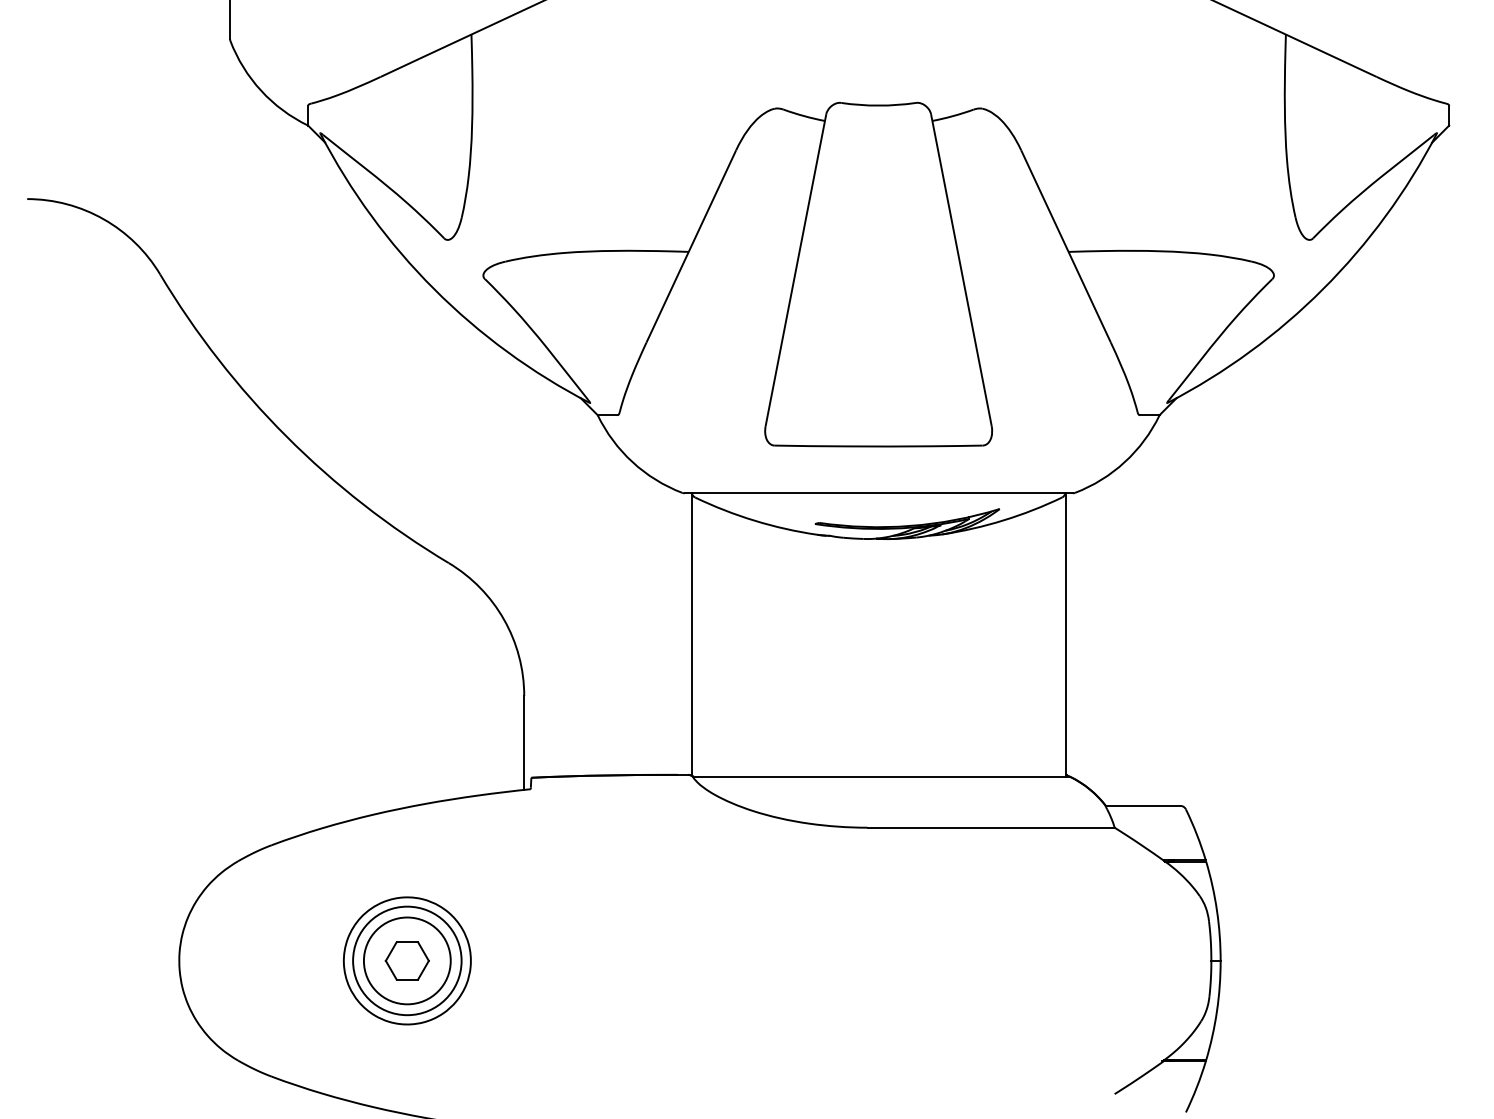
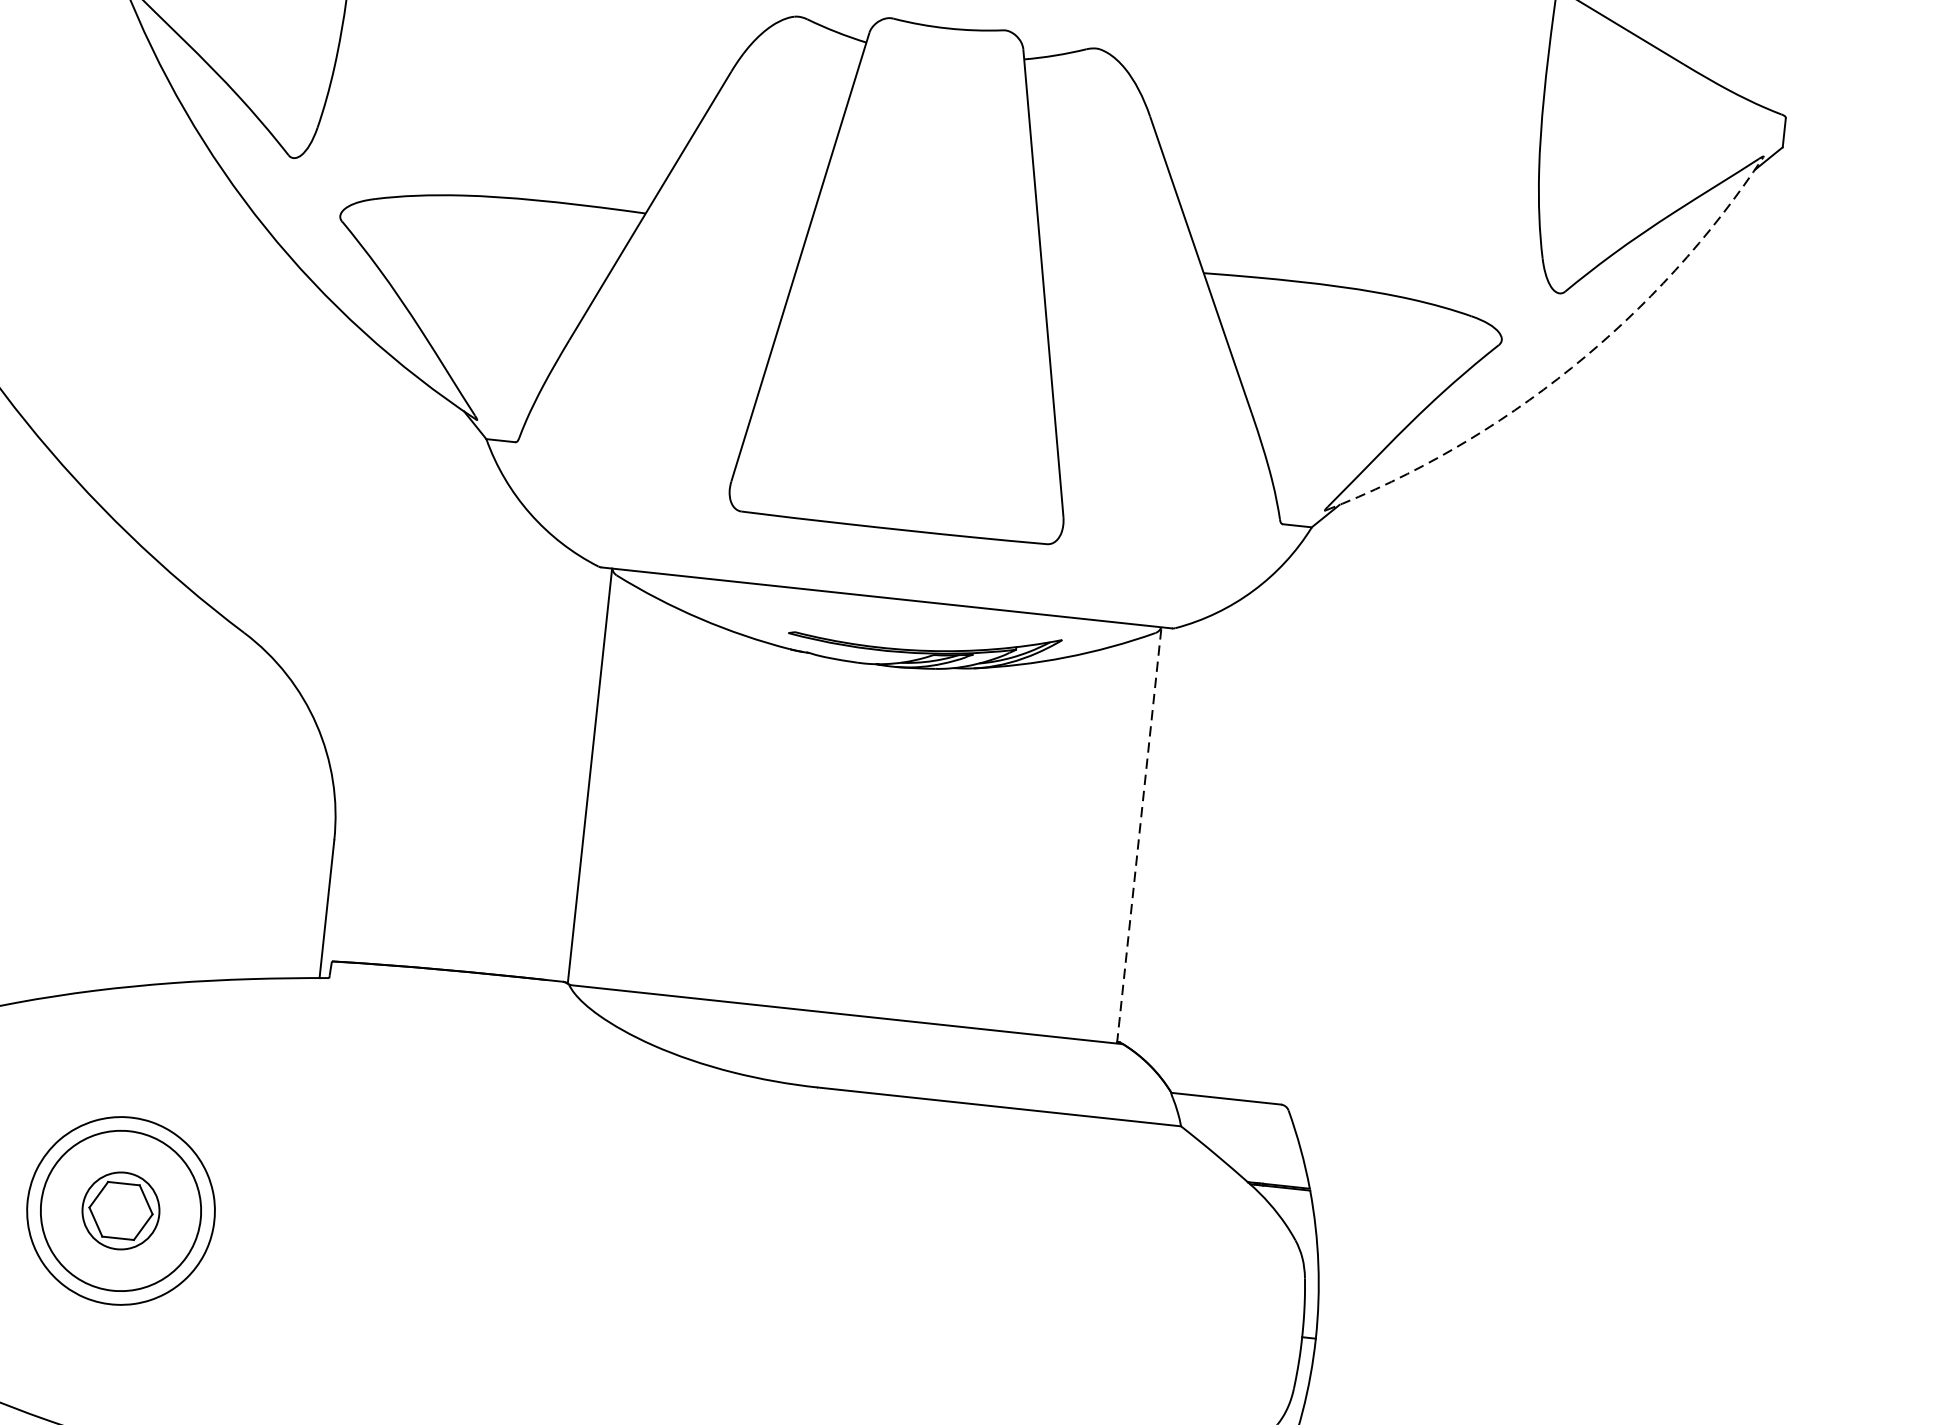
arc: (1323, 289) -> (1572, 368), solid -> dashed
line: (1065, 634) -> (1139, 834), solid -> dashed
circle: (406, 960) -> (119, 1210), size x0.6

